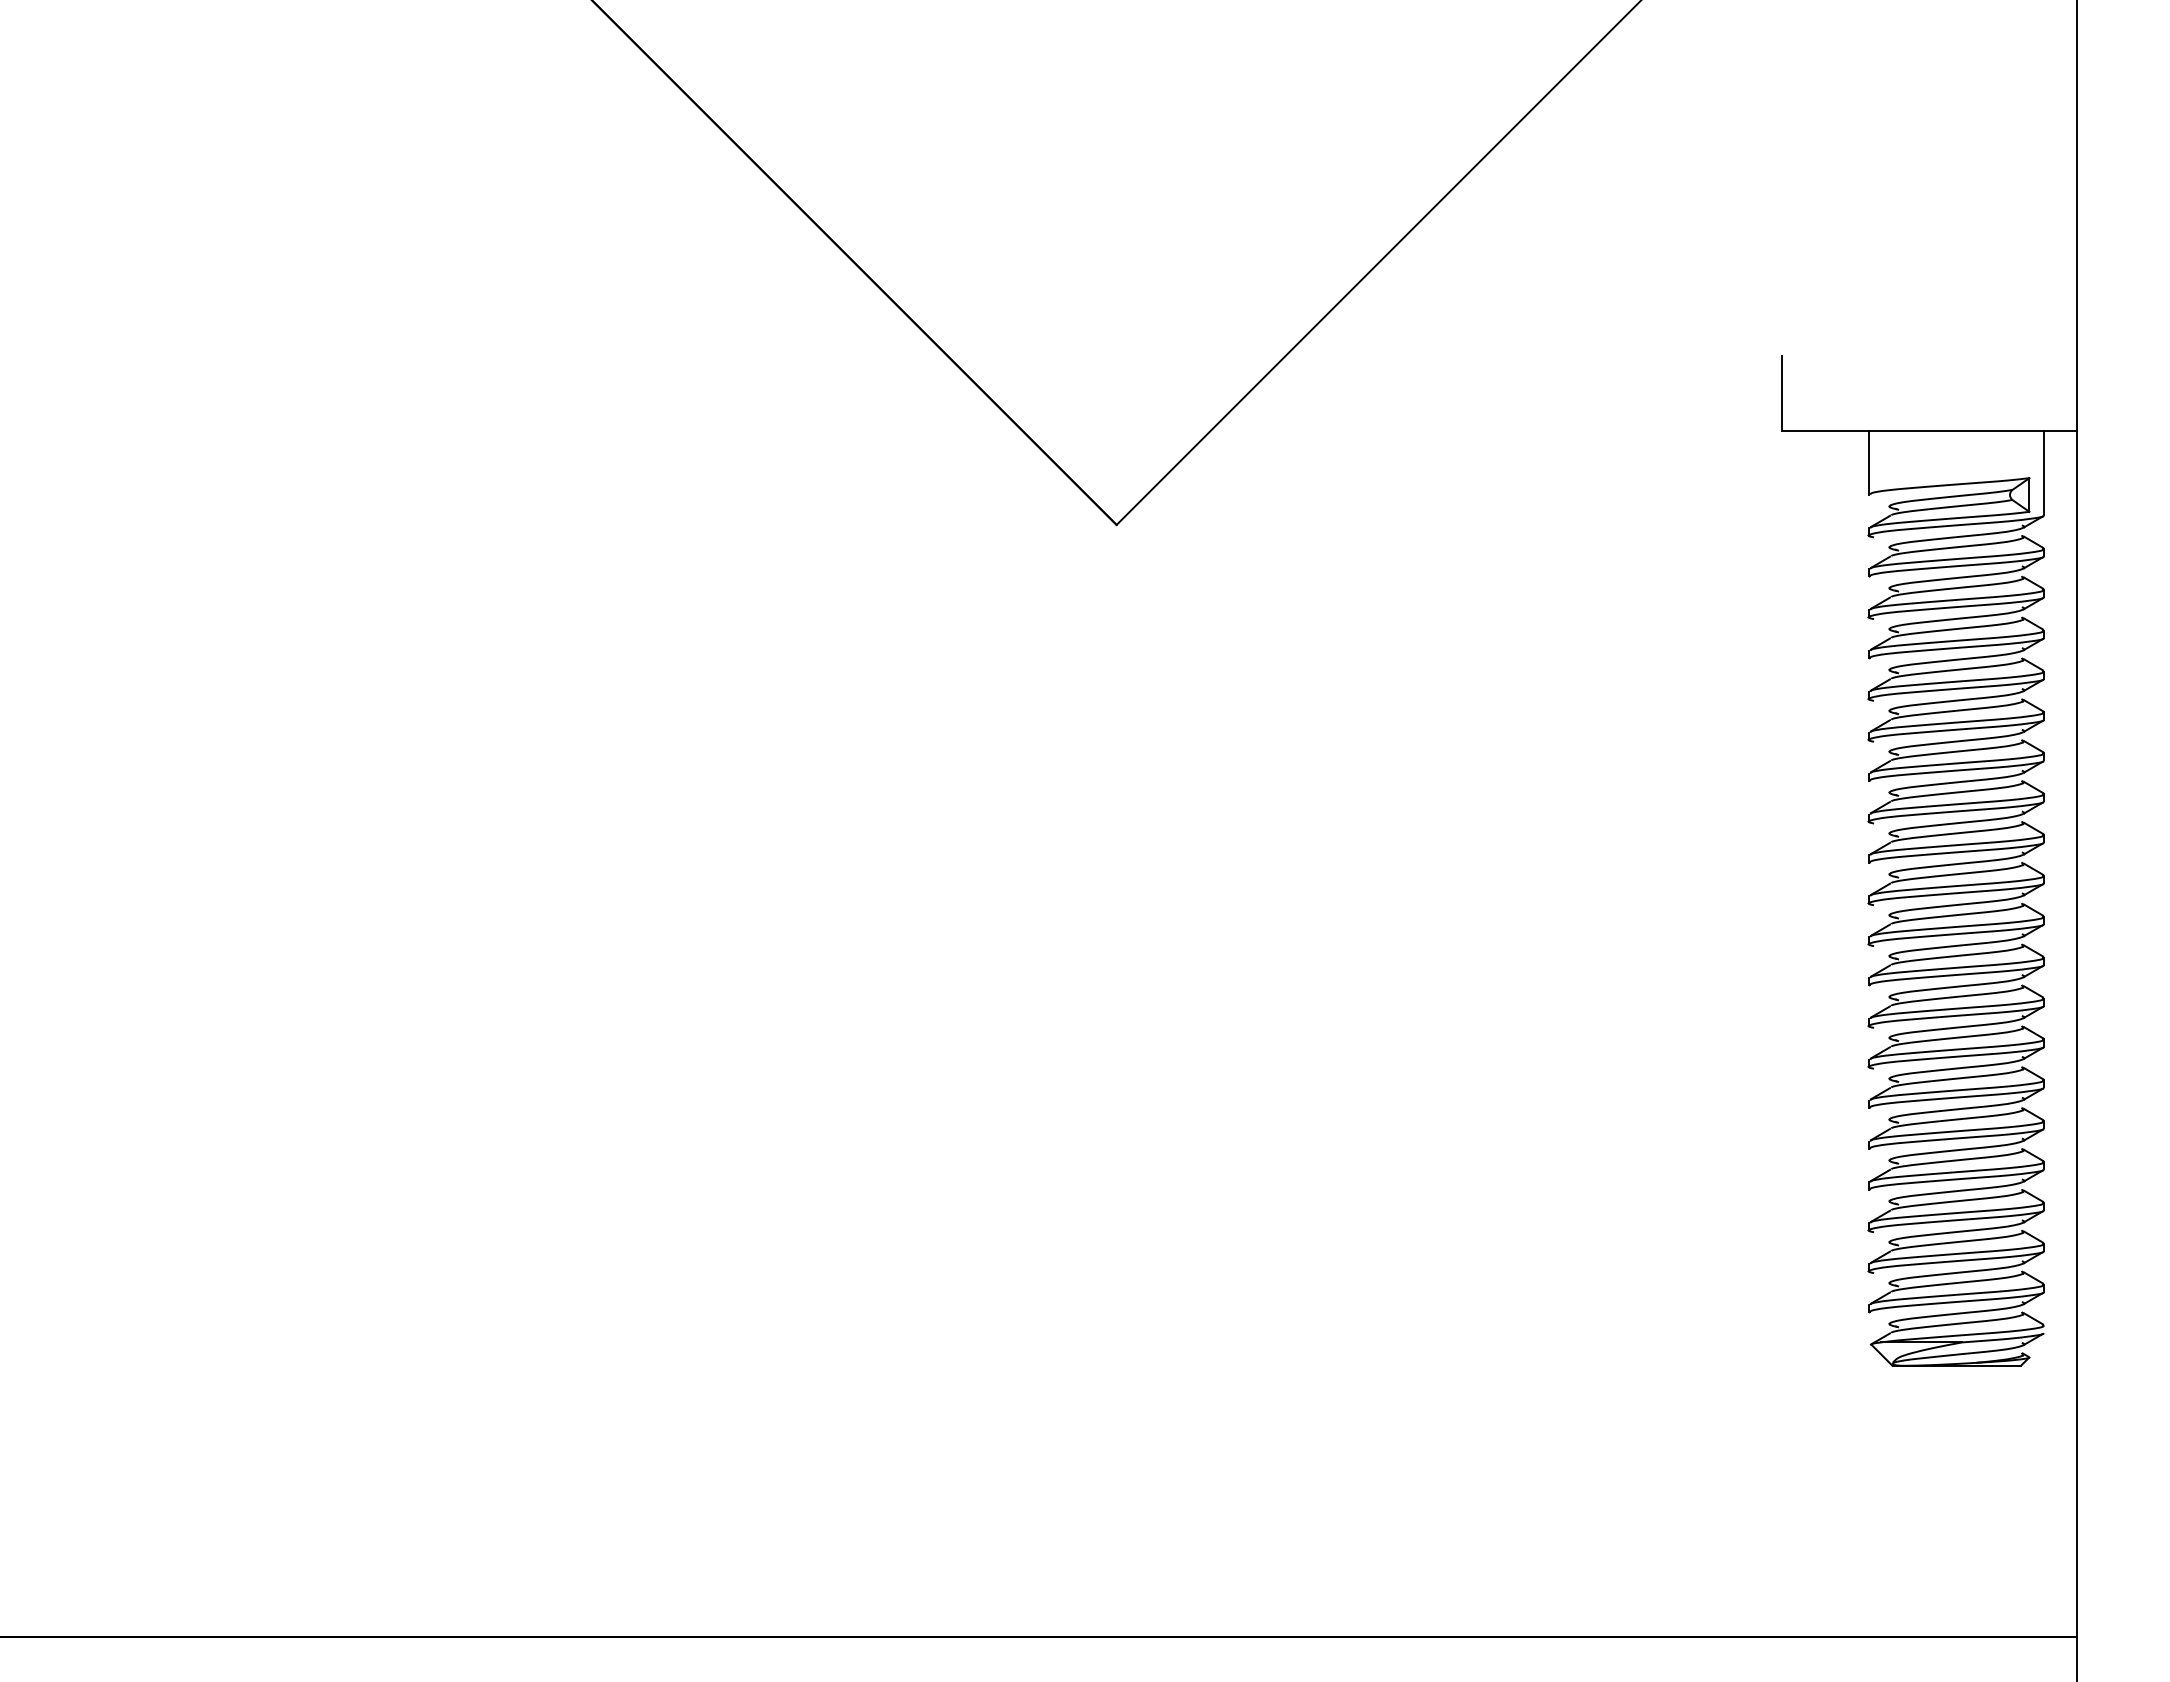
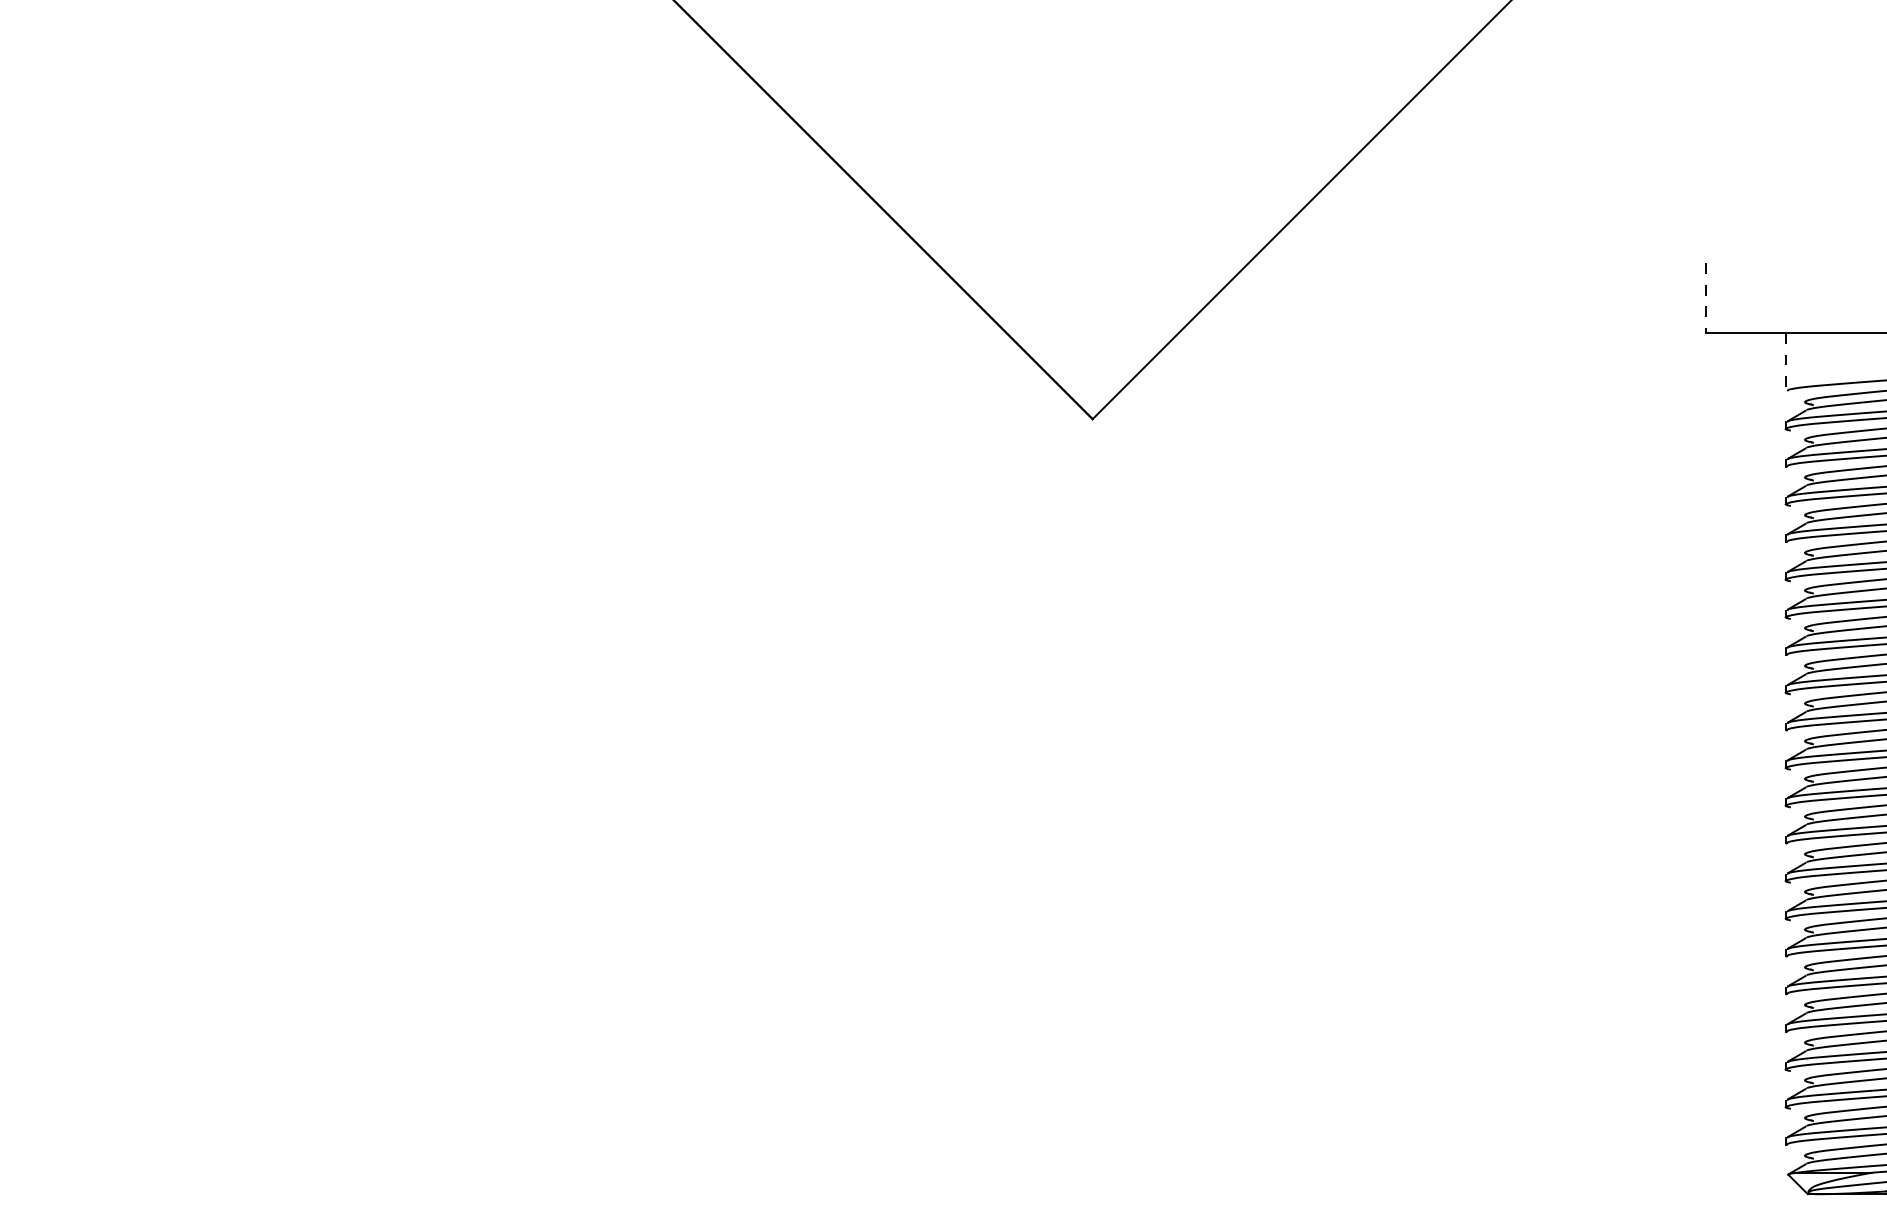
line: (1781, 393) -> (1705, 297), solid -> dashed
line: (1869, 463) -> (1786, 362), solid -> dashed

